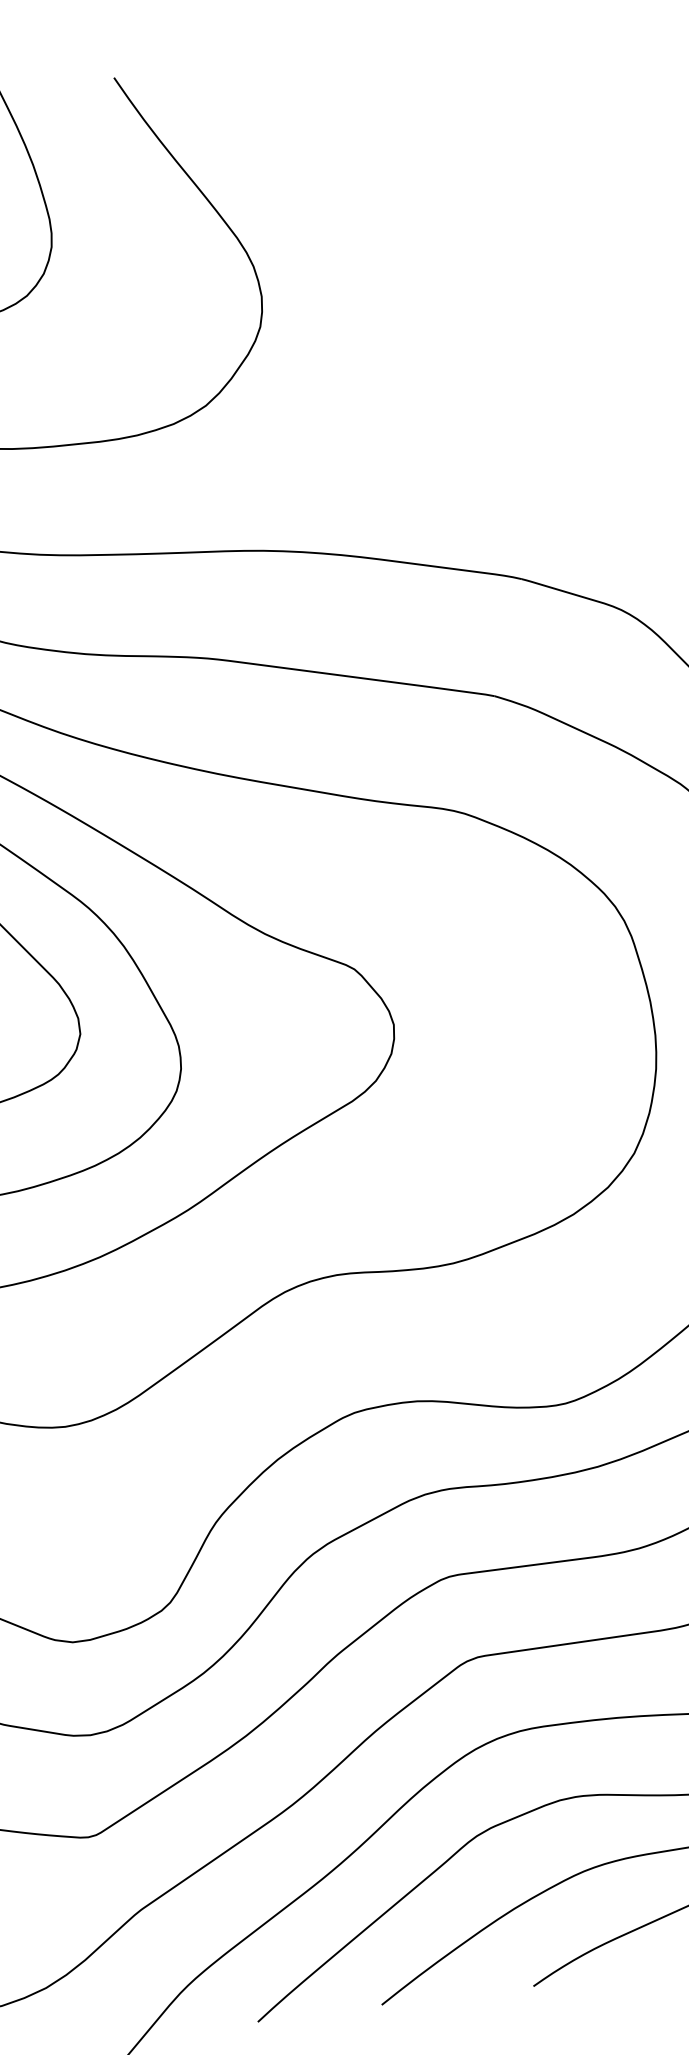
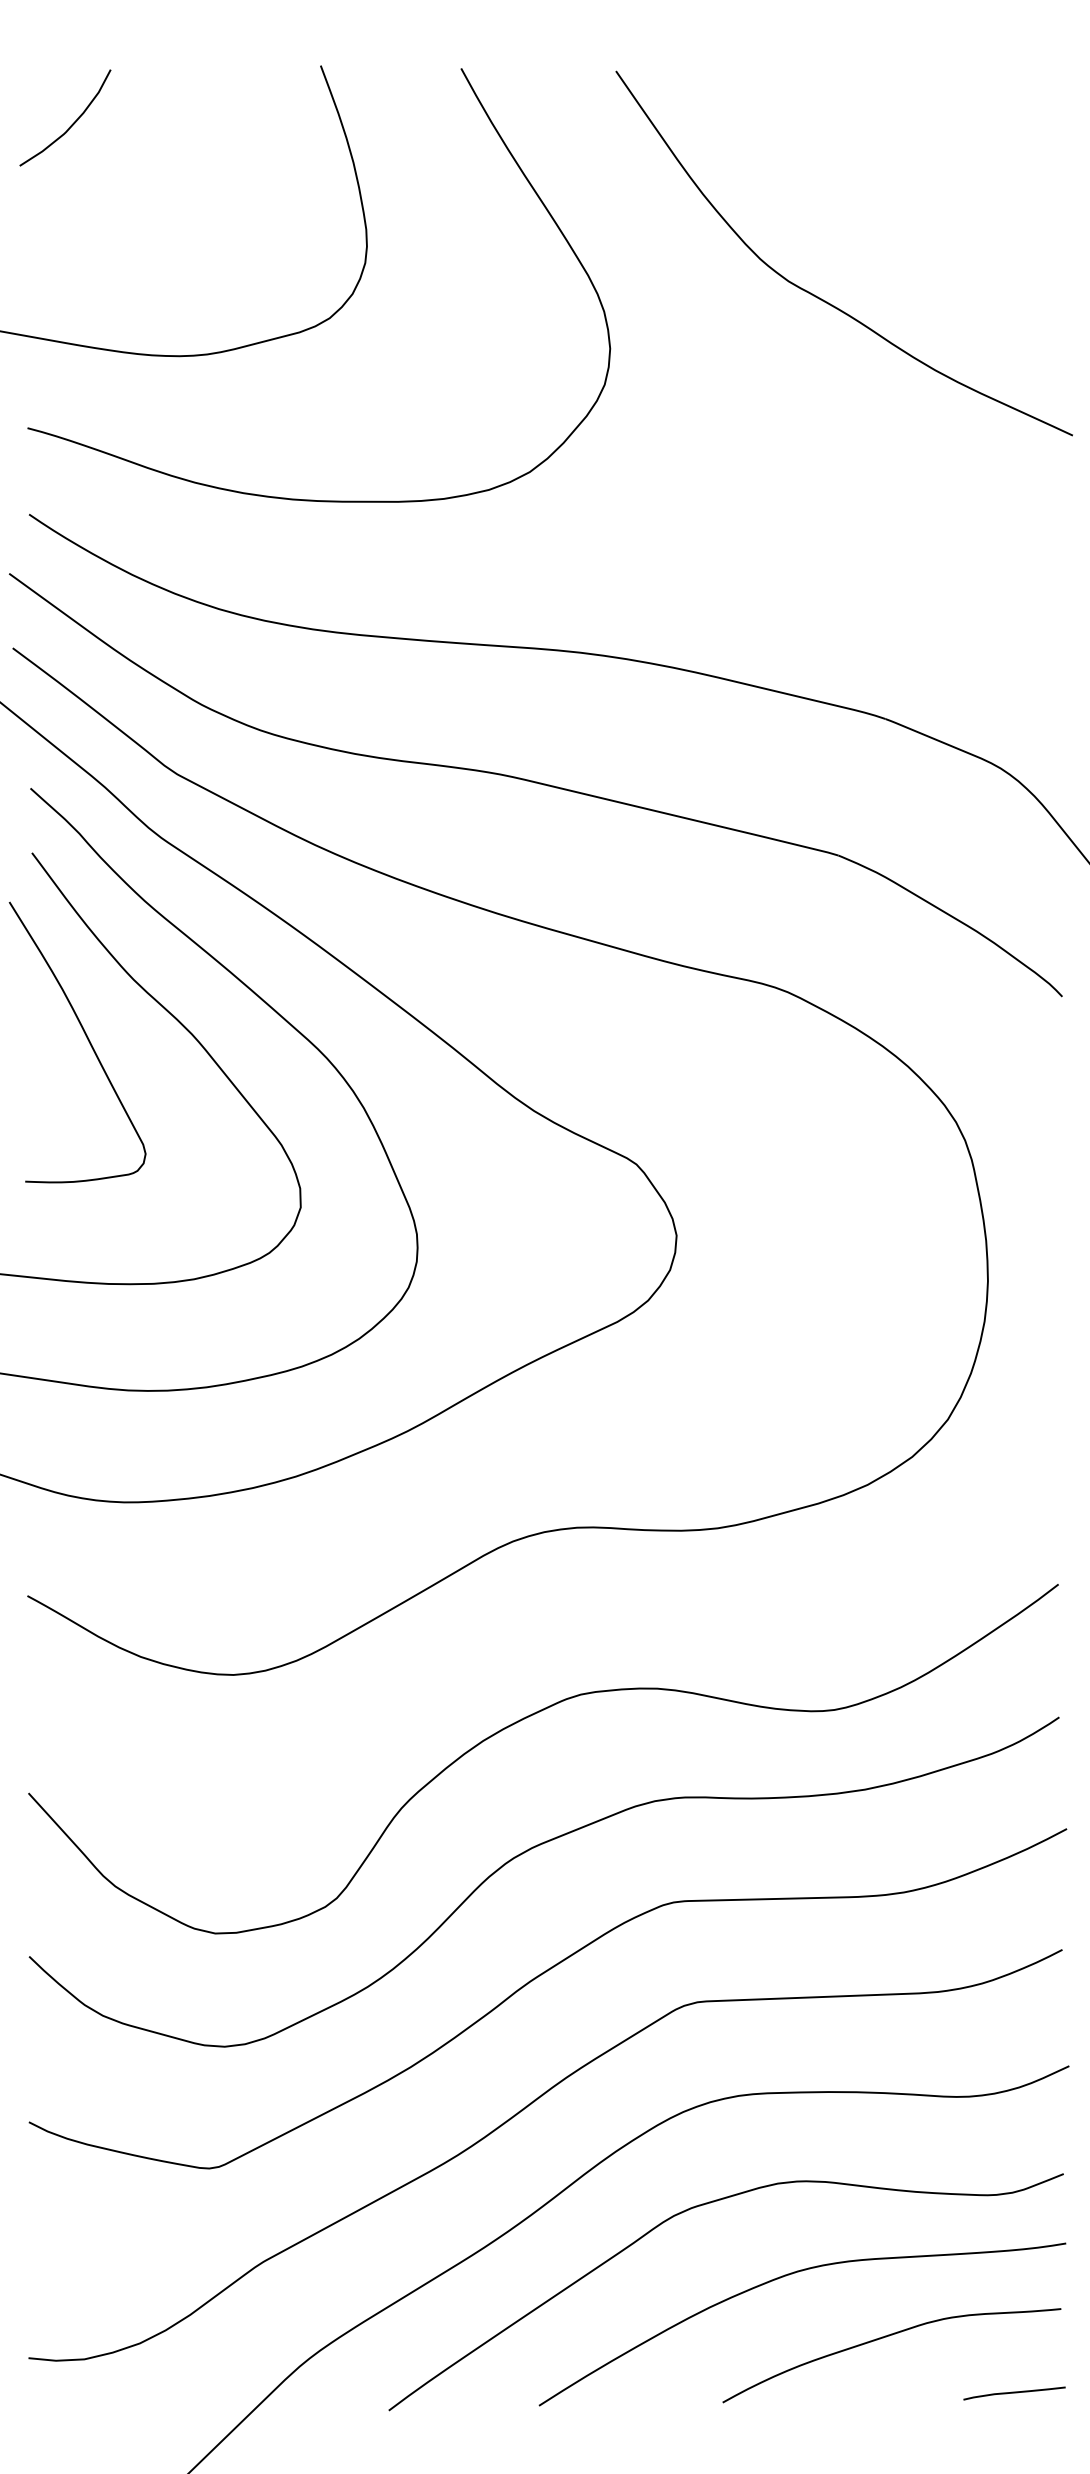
curve: (429, 235) -> (818, 296), added

